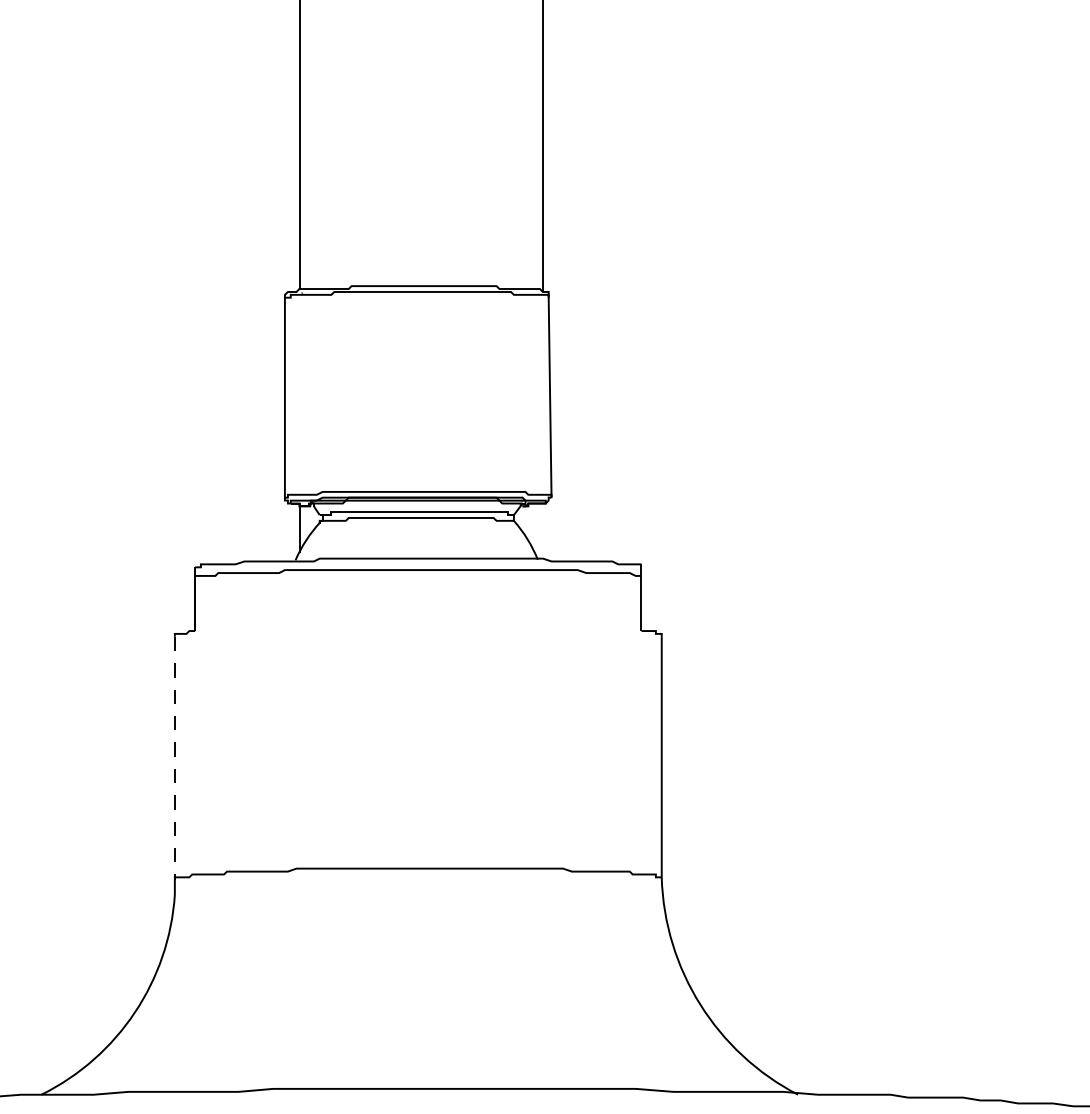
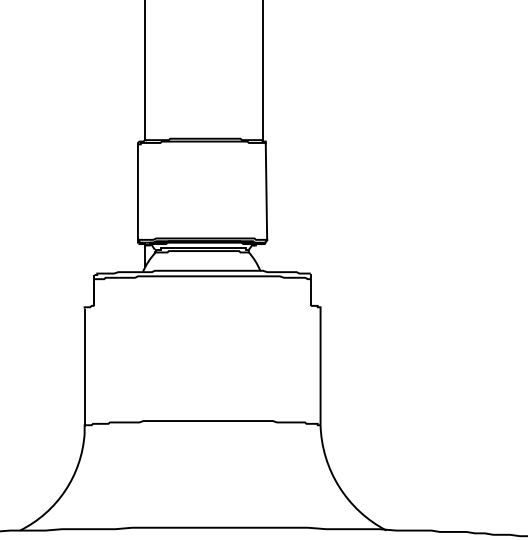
line: (174, 758) -> (84, 367), dashed -> solid

